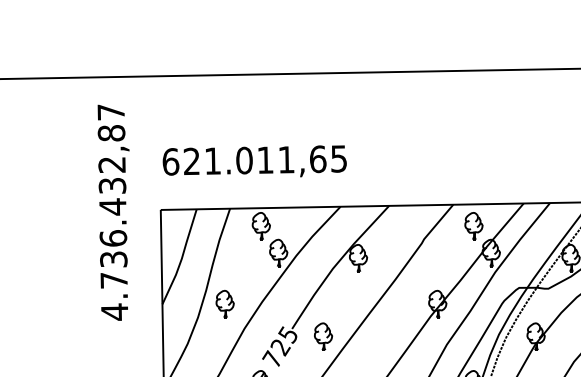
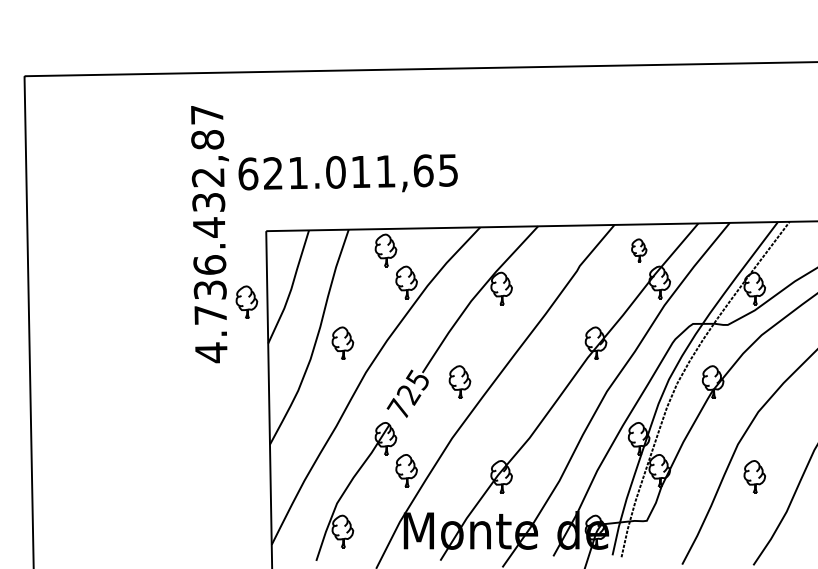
text: (254, 161) -> (347, 173), moved
part: (474, 226) -> (639, 250), size x0.7
part: (144, 269) -> (246, 301), added

